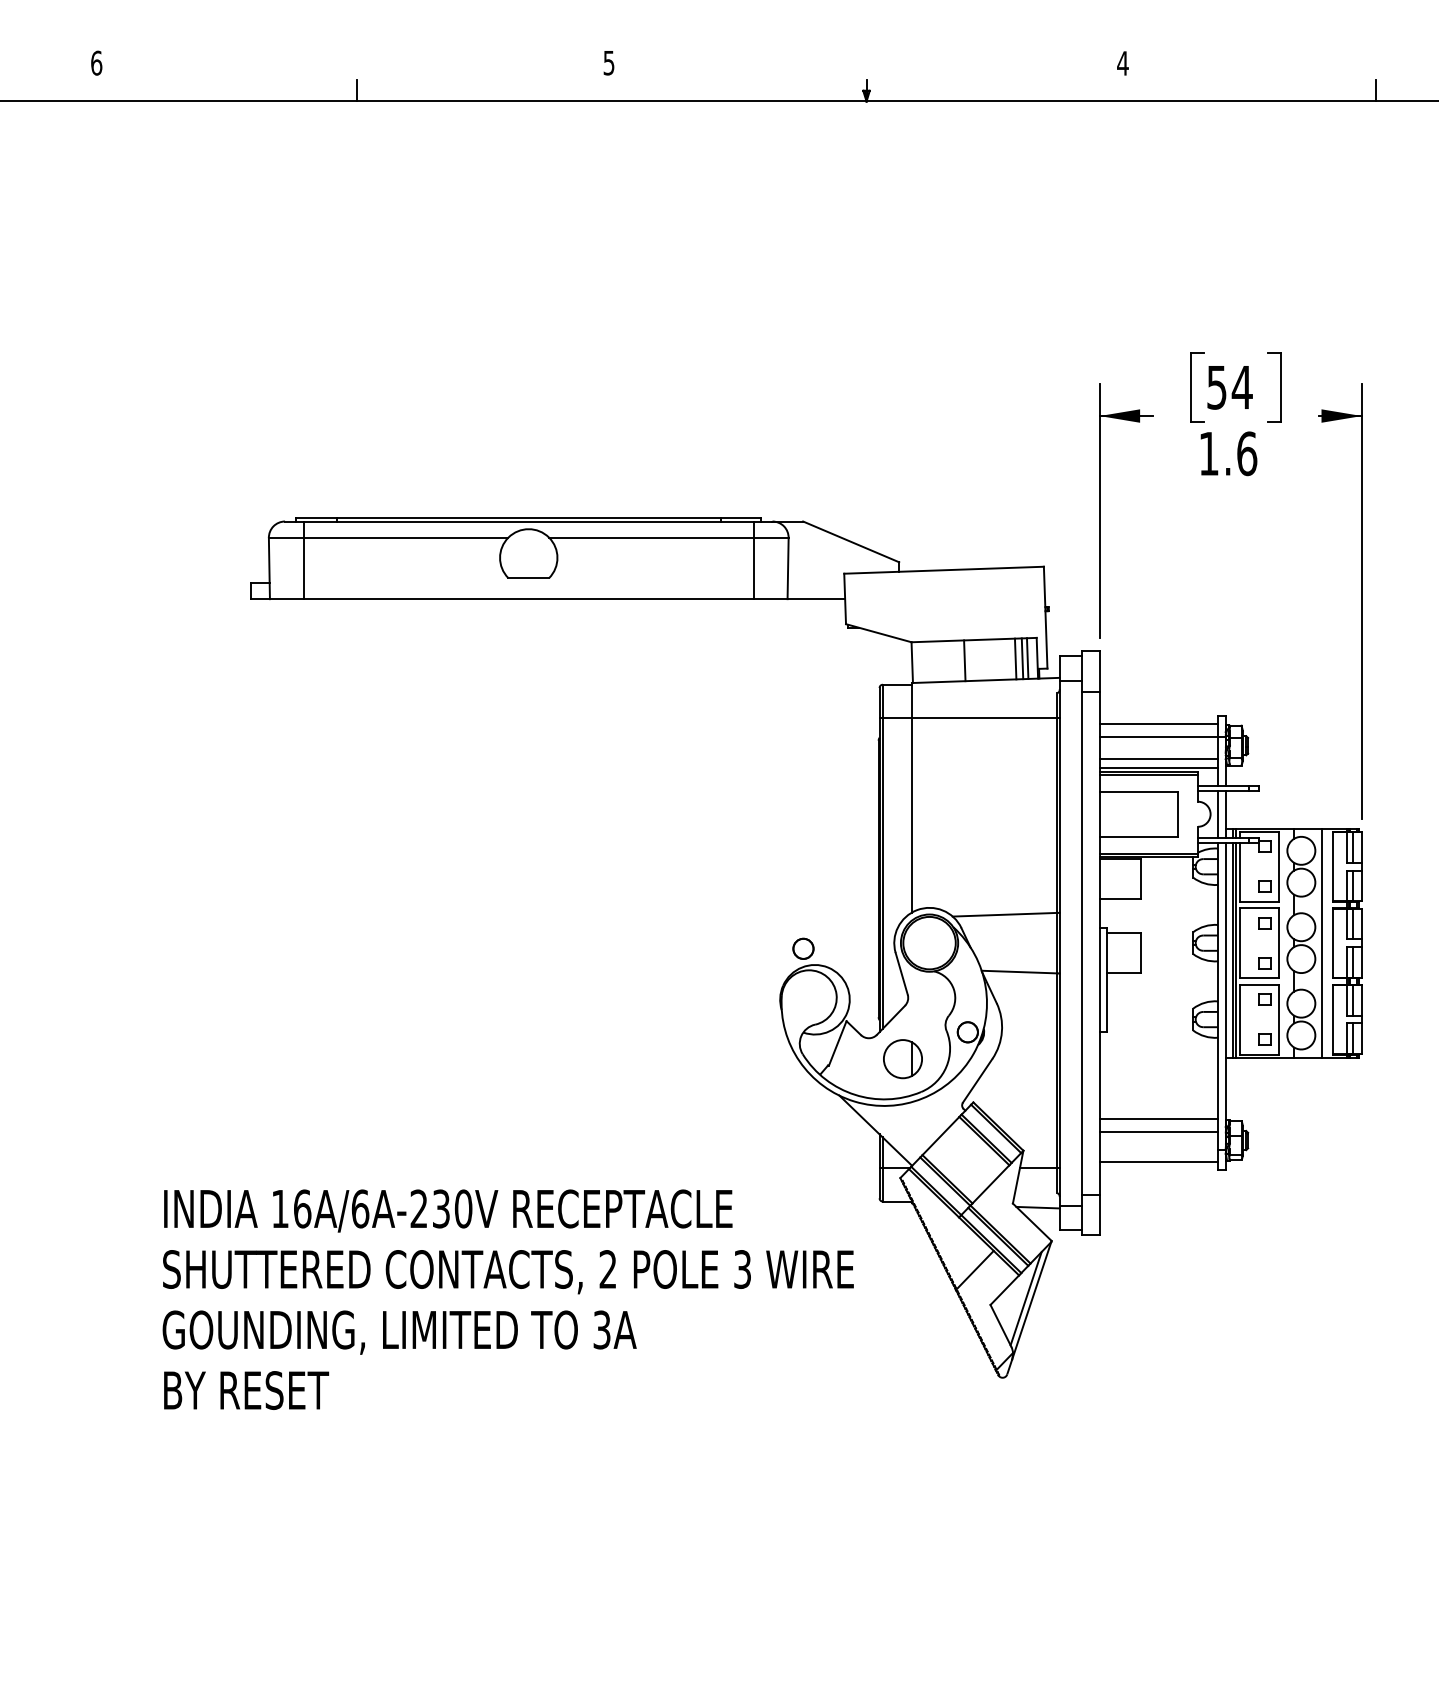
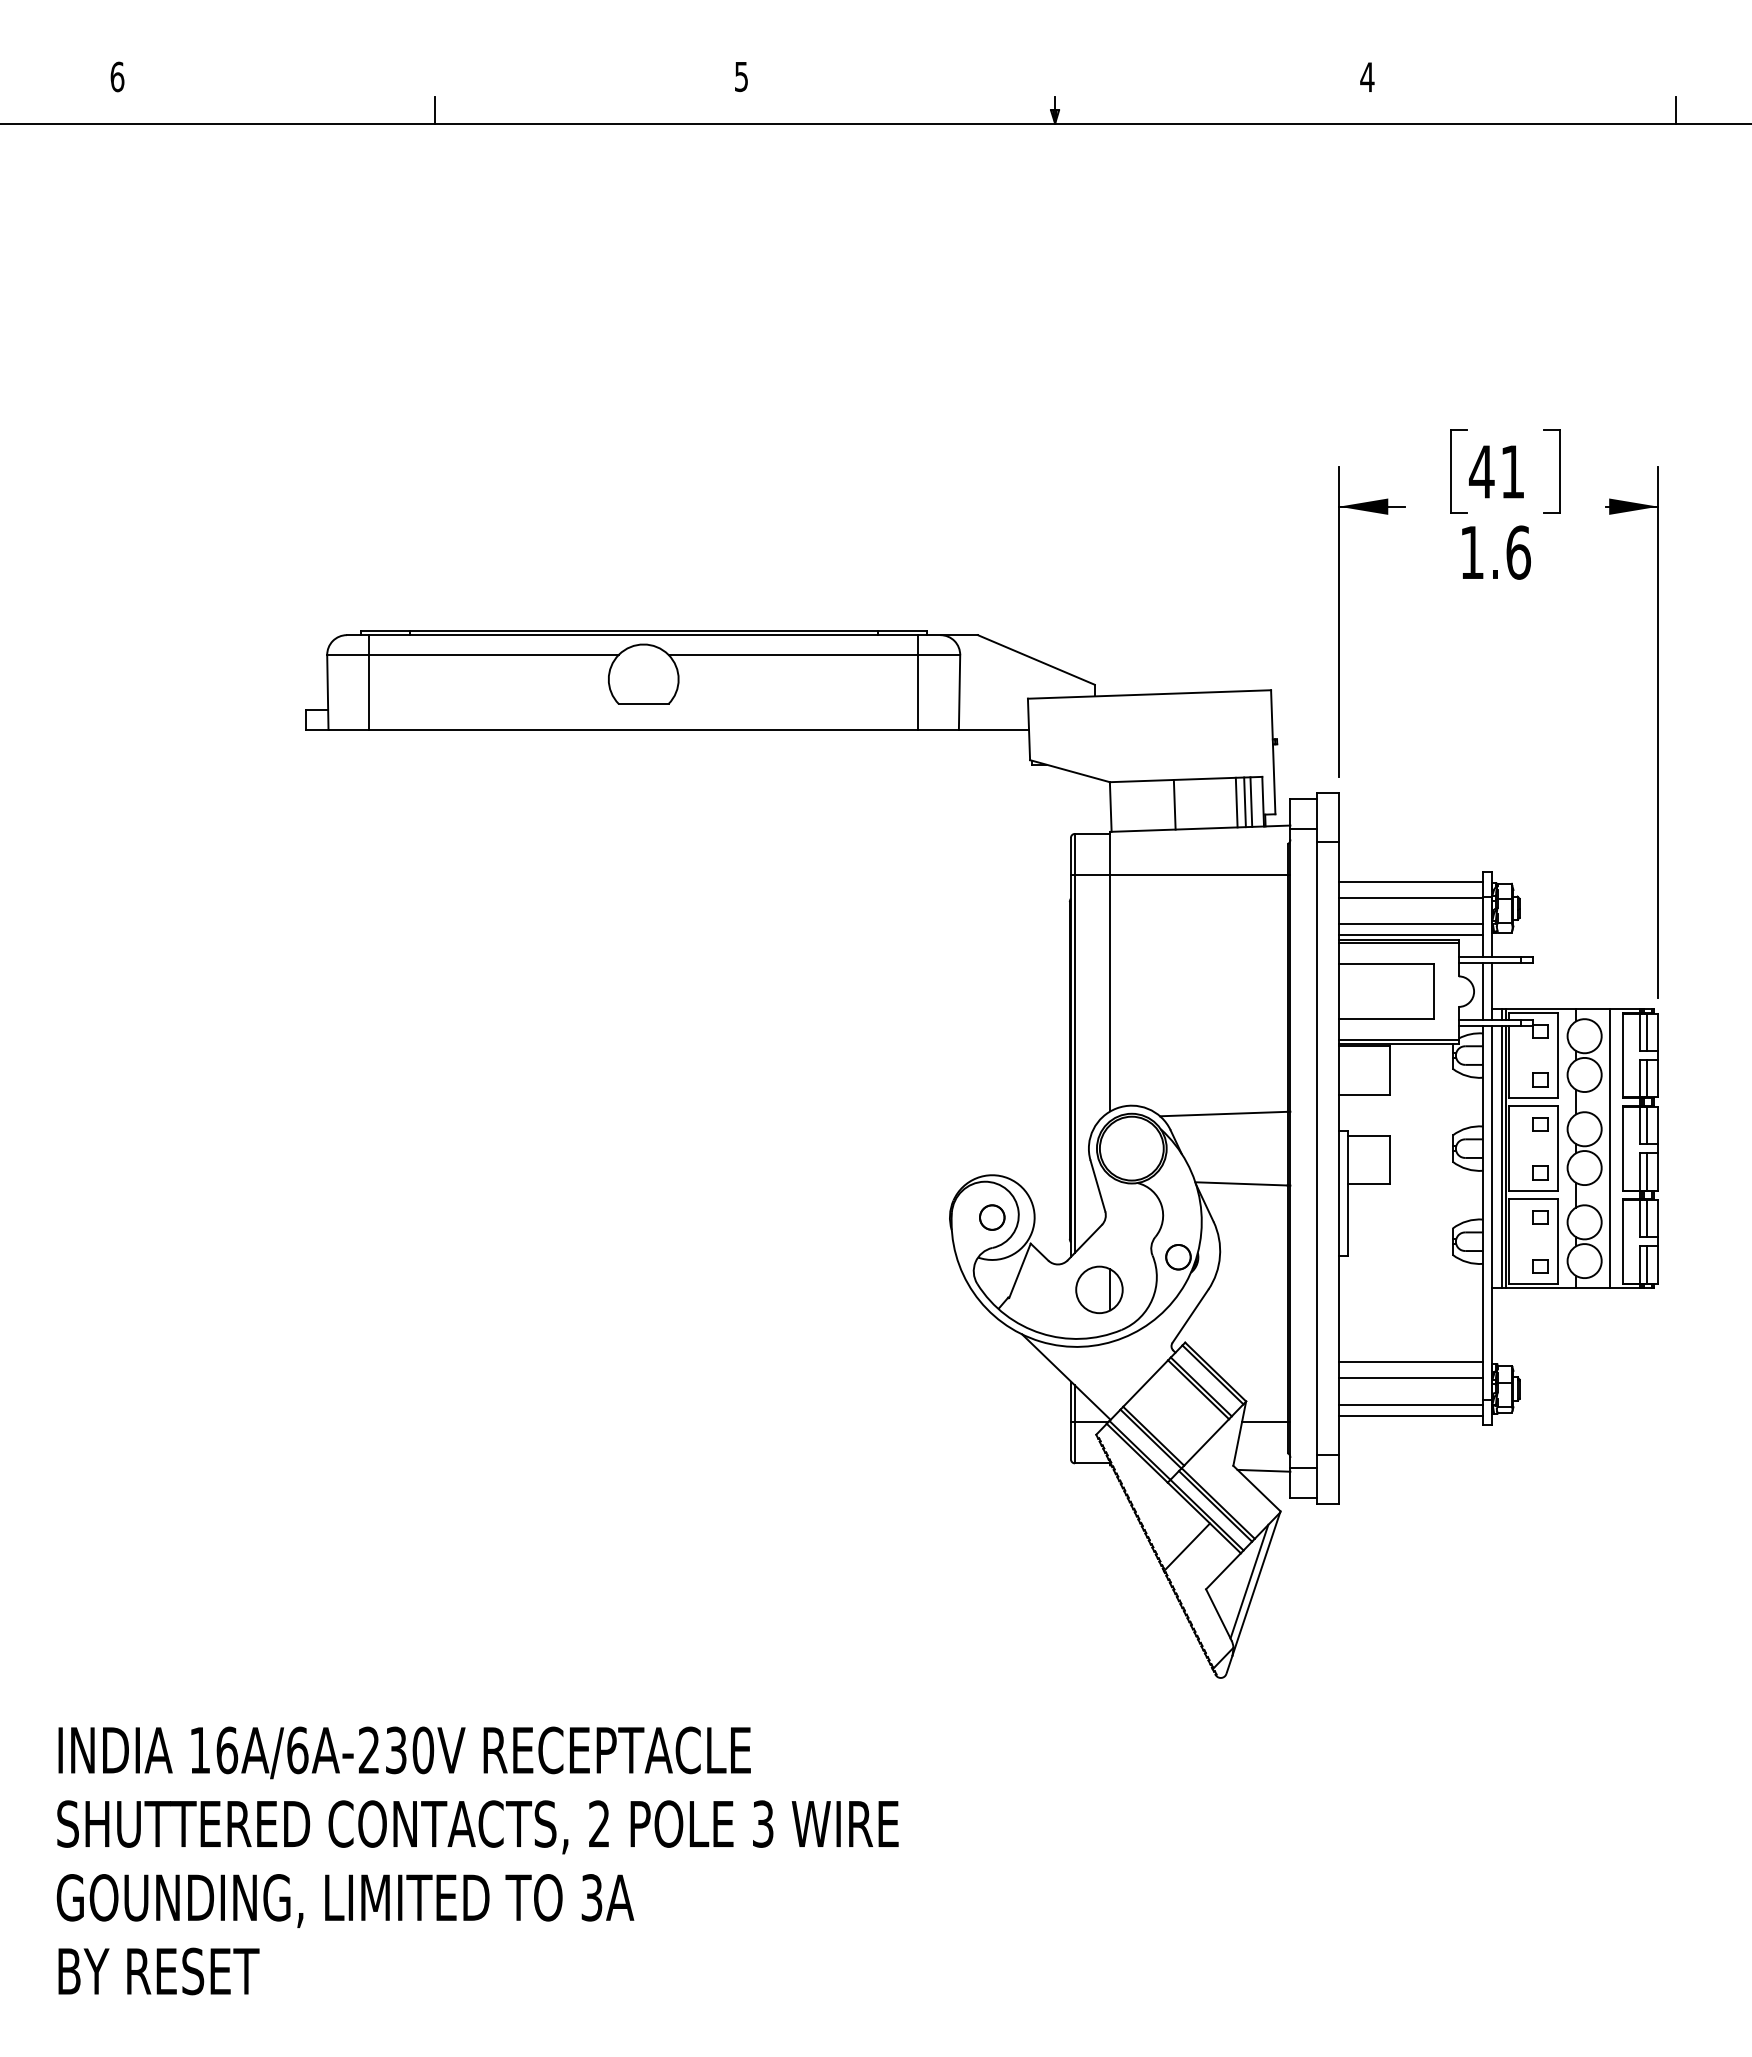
text: (1228, 387) -> (1496, 472), 54 -> 41
circle: (803, 948) -> (992, 1217), moved
line: (1158, 1154) -> (1410, 1405), added
text: (508, 1299) -> (477, 1860), moved

